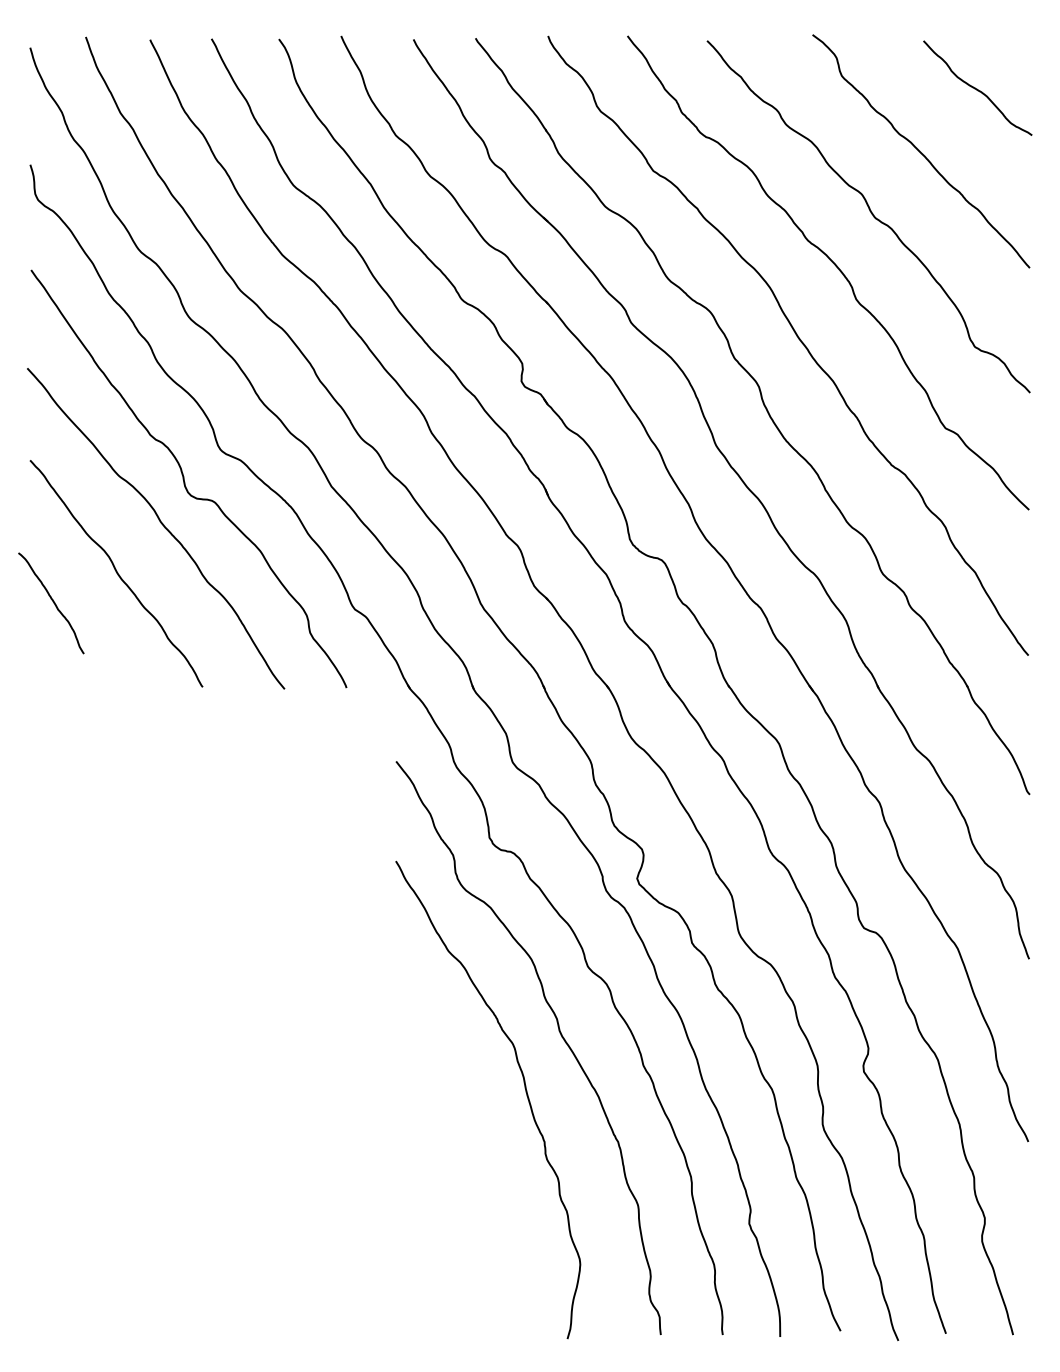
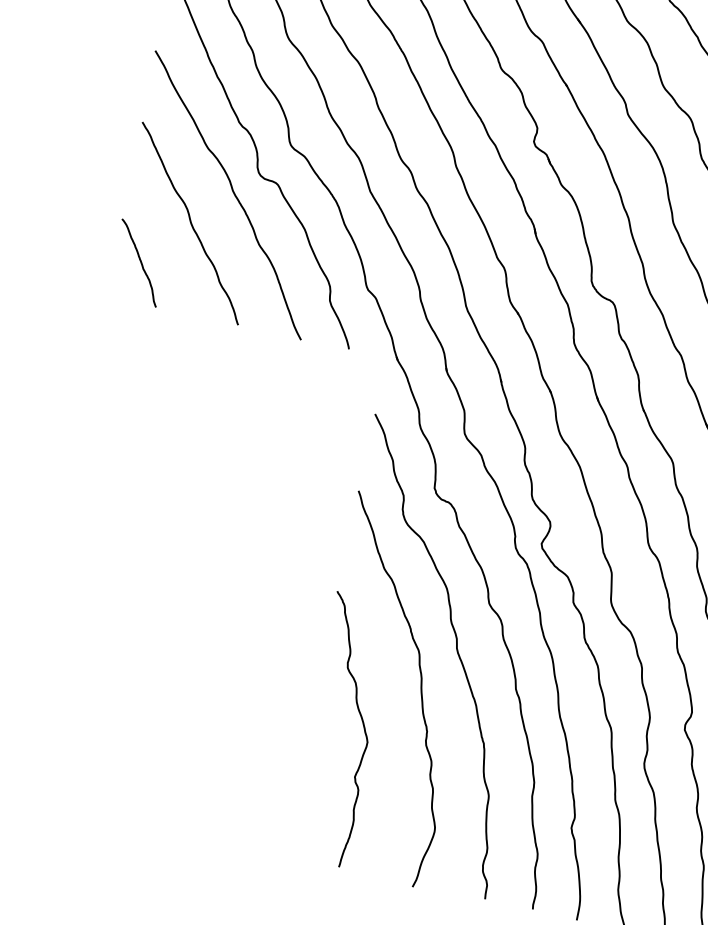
curve: (53, 603) -> (140, 263), moved
curve: (462, 1149) -> (362, 723), added

